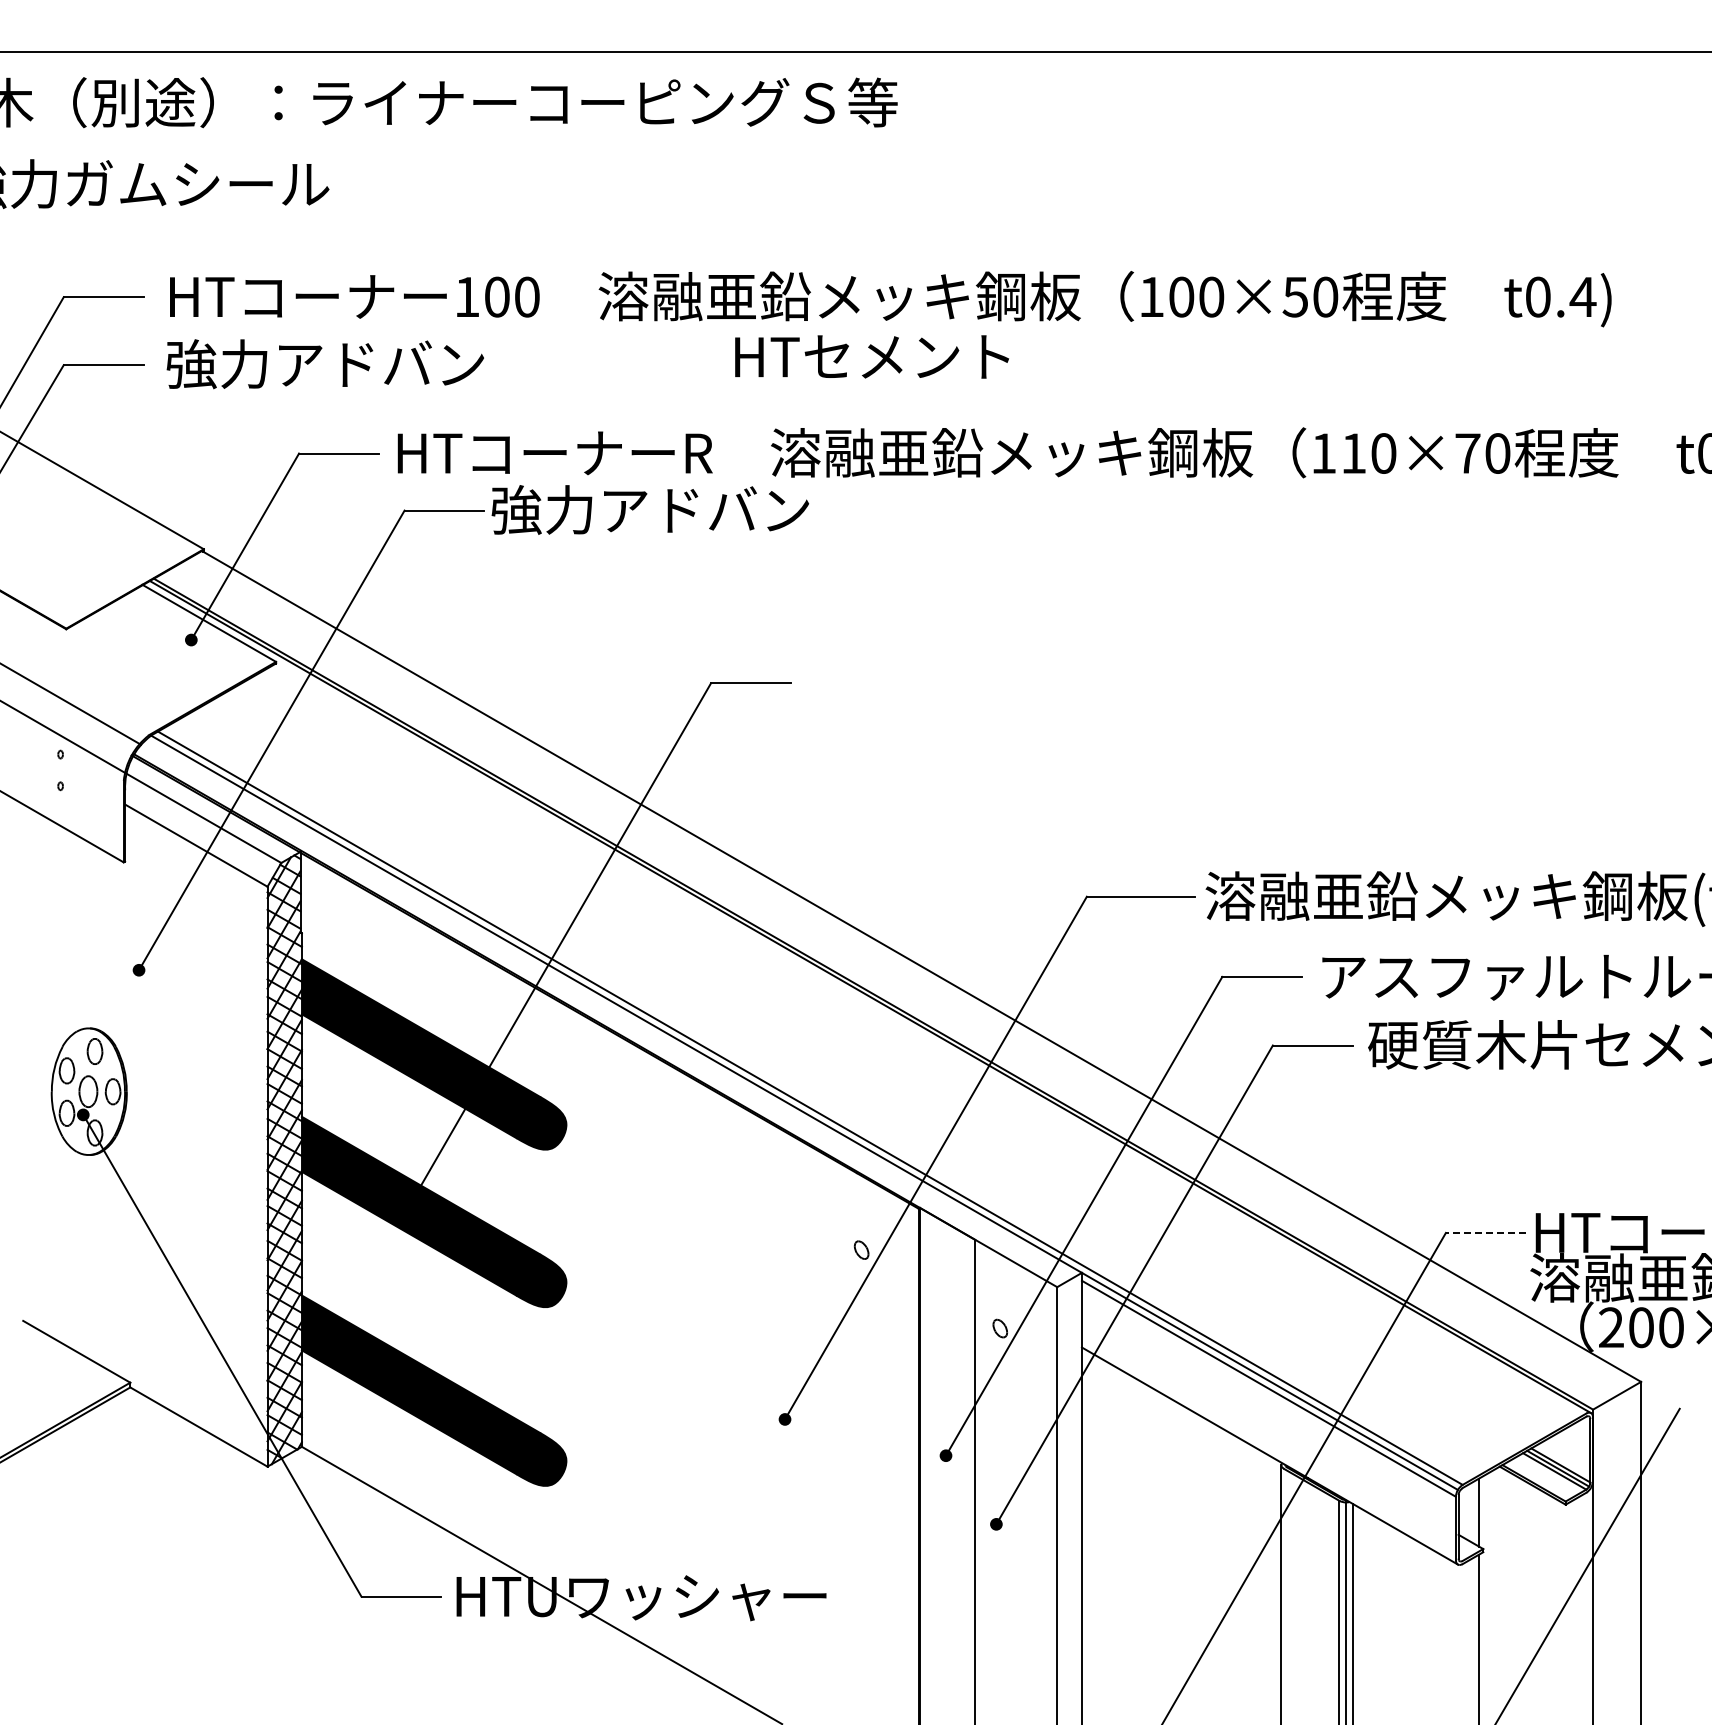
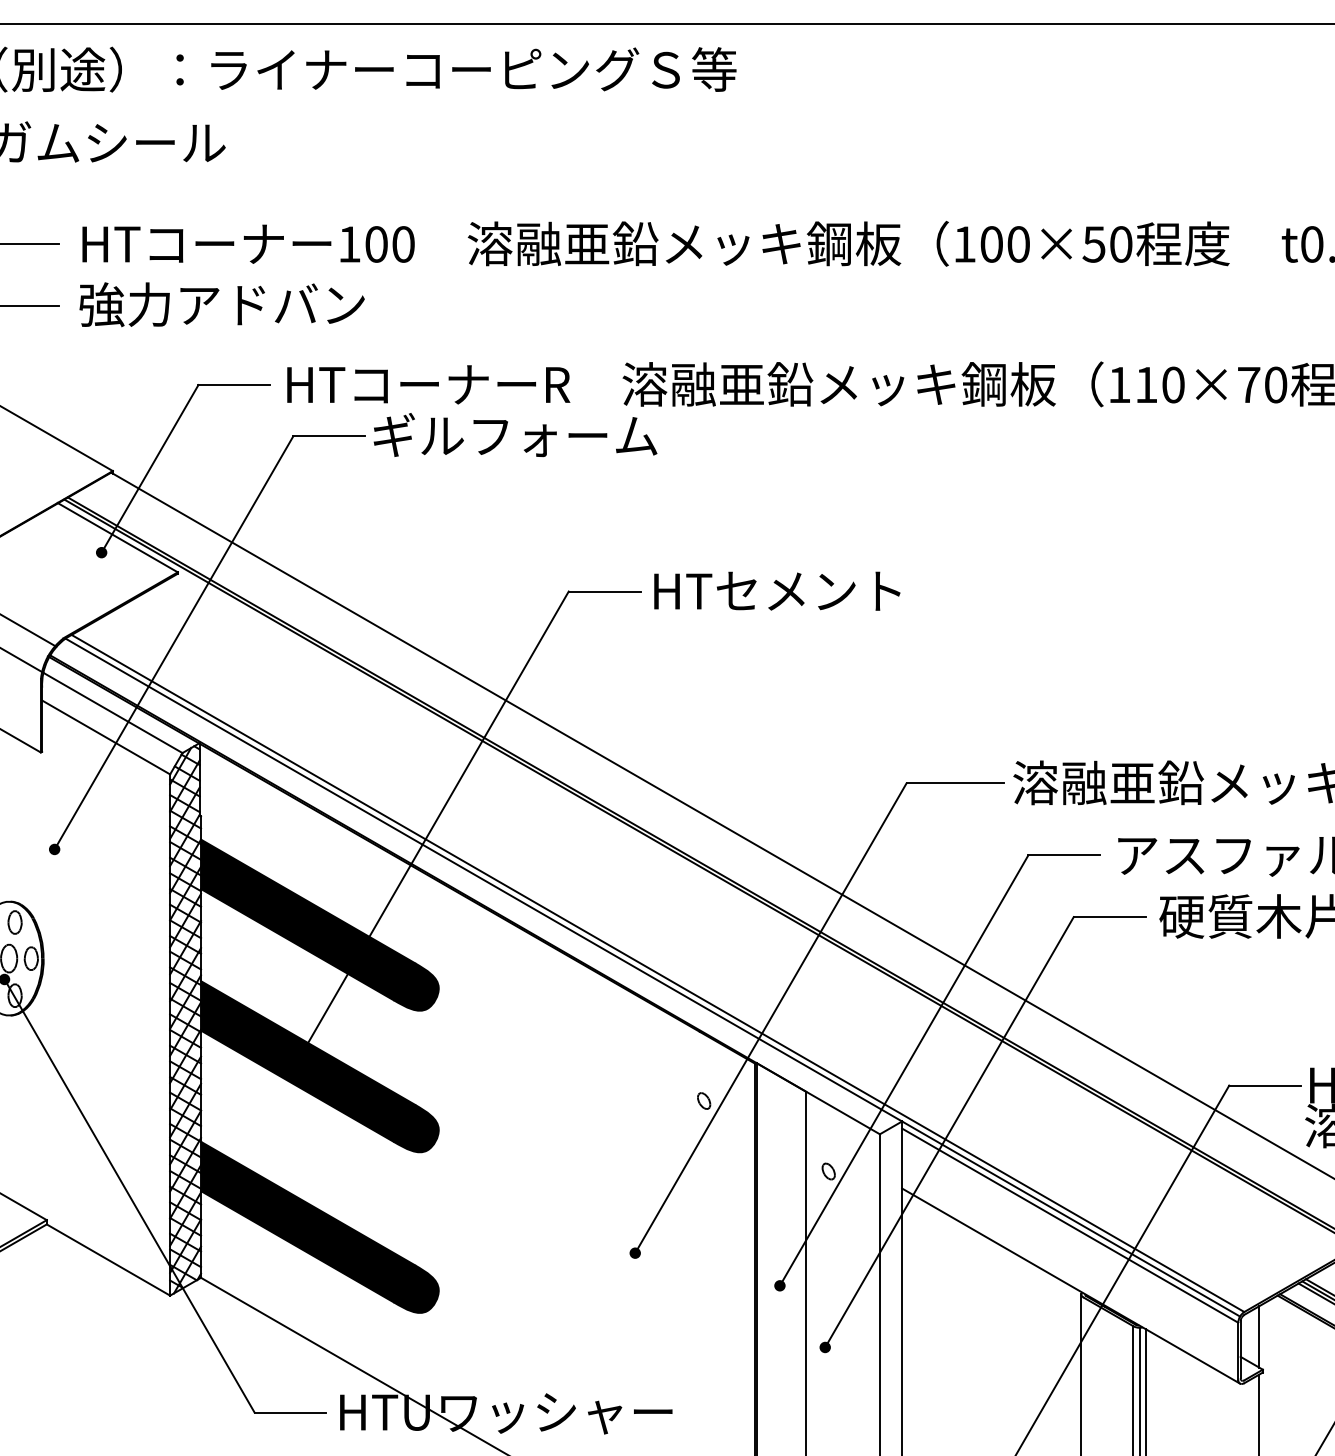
text: (871, 356) -> (776, 590), moved
text: (650, 509) -> (514, 435), 強力アドバン -> ギルフォーム
line: (1485, 1232) -> (1264, 1085), dashed -> solid

